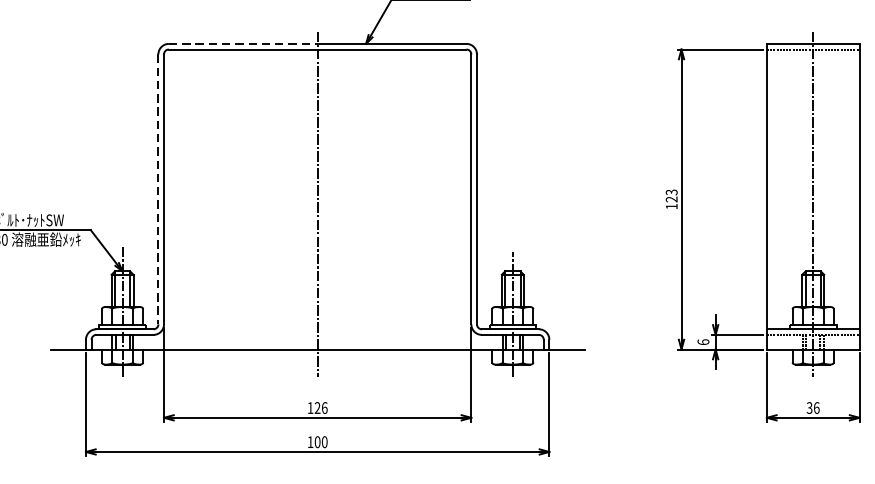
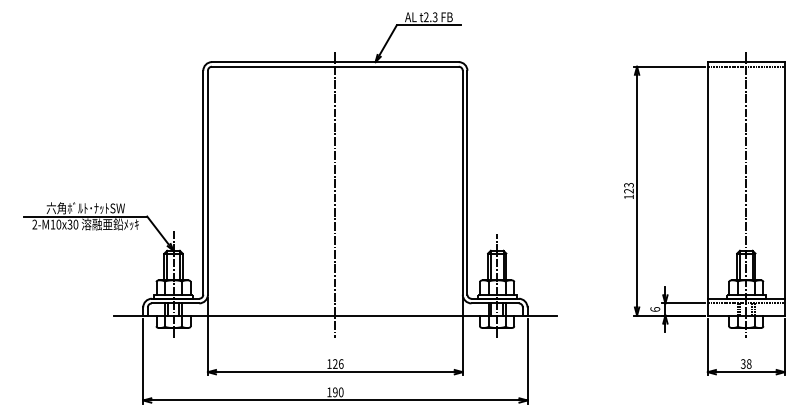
line: (243, 44) -> (273, 62), dashed -> solid
line: (158, 189) -> (203, 182), dashed -> solid
text: (815, 407) -> (748, 363), 36 -> 38
text: (317, 442) -> (335, 392), 100 -> 190

